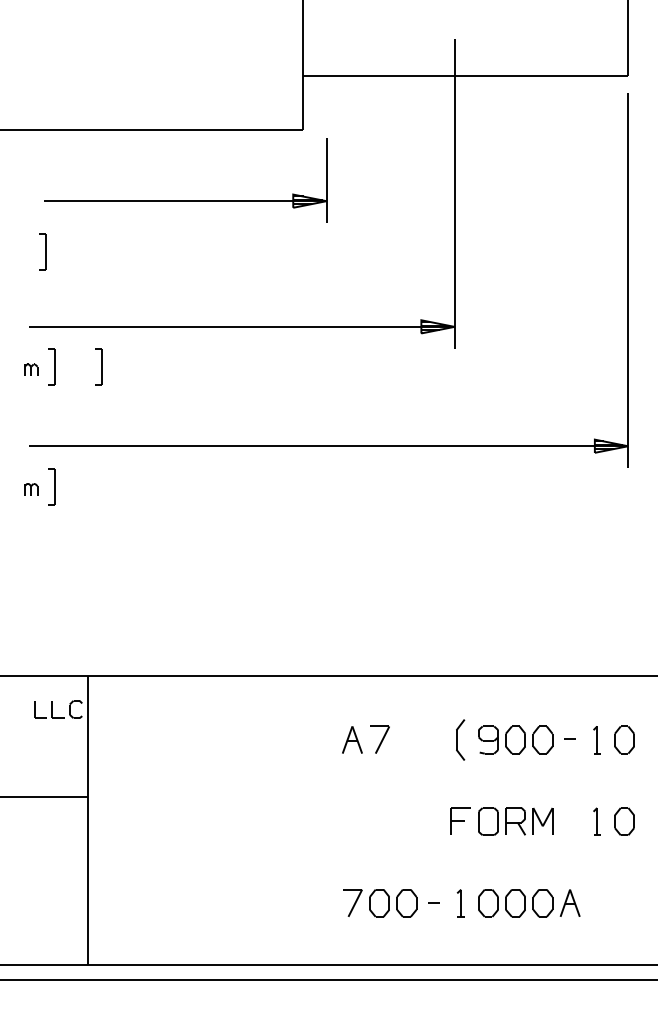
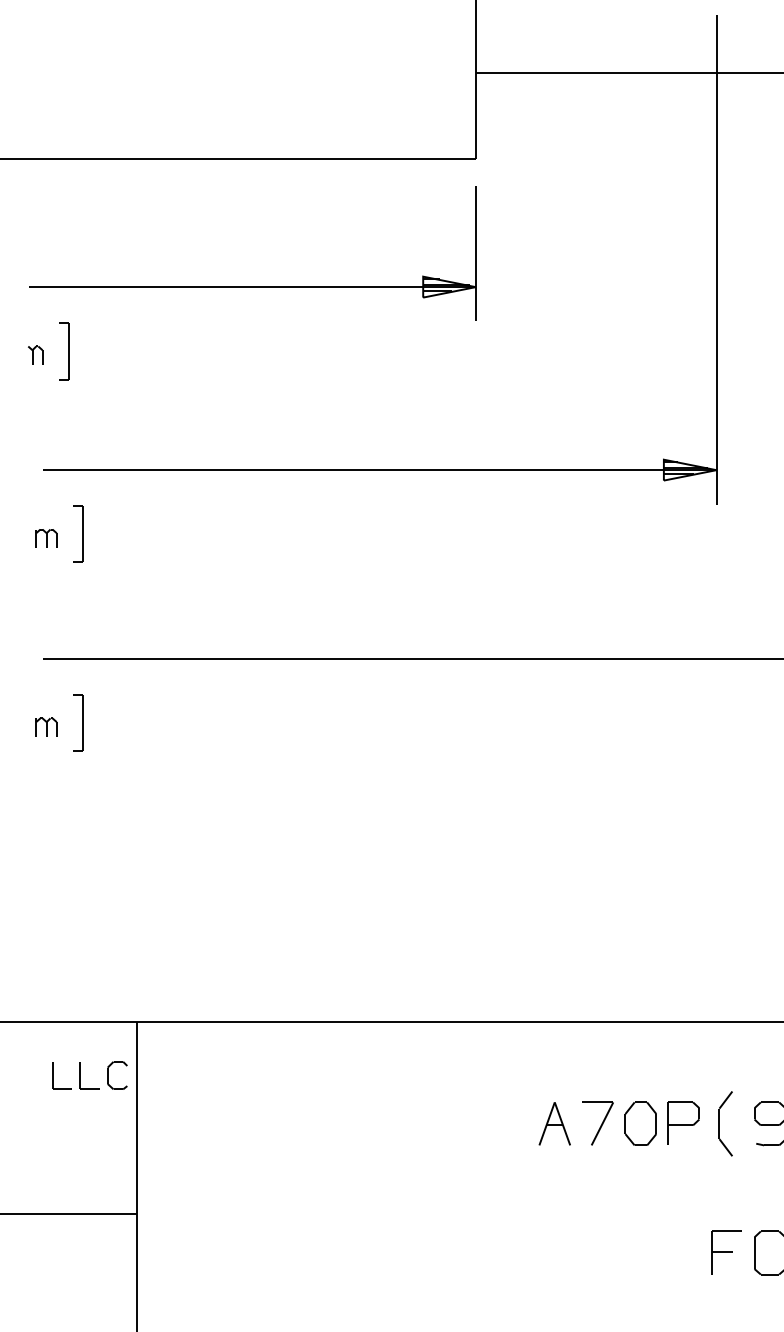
part: (185, 200) -> (252, 286), moved
part: (24, 254) -> (35, 355), added
part: (98, 366) -> (153, 532), removed
part: (420, 739) -> (662, 1123), added

